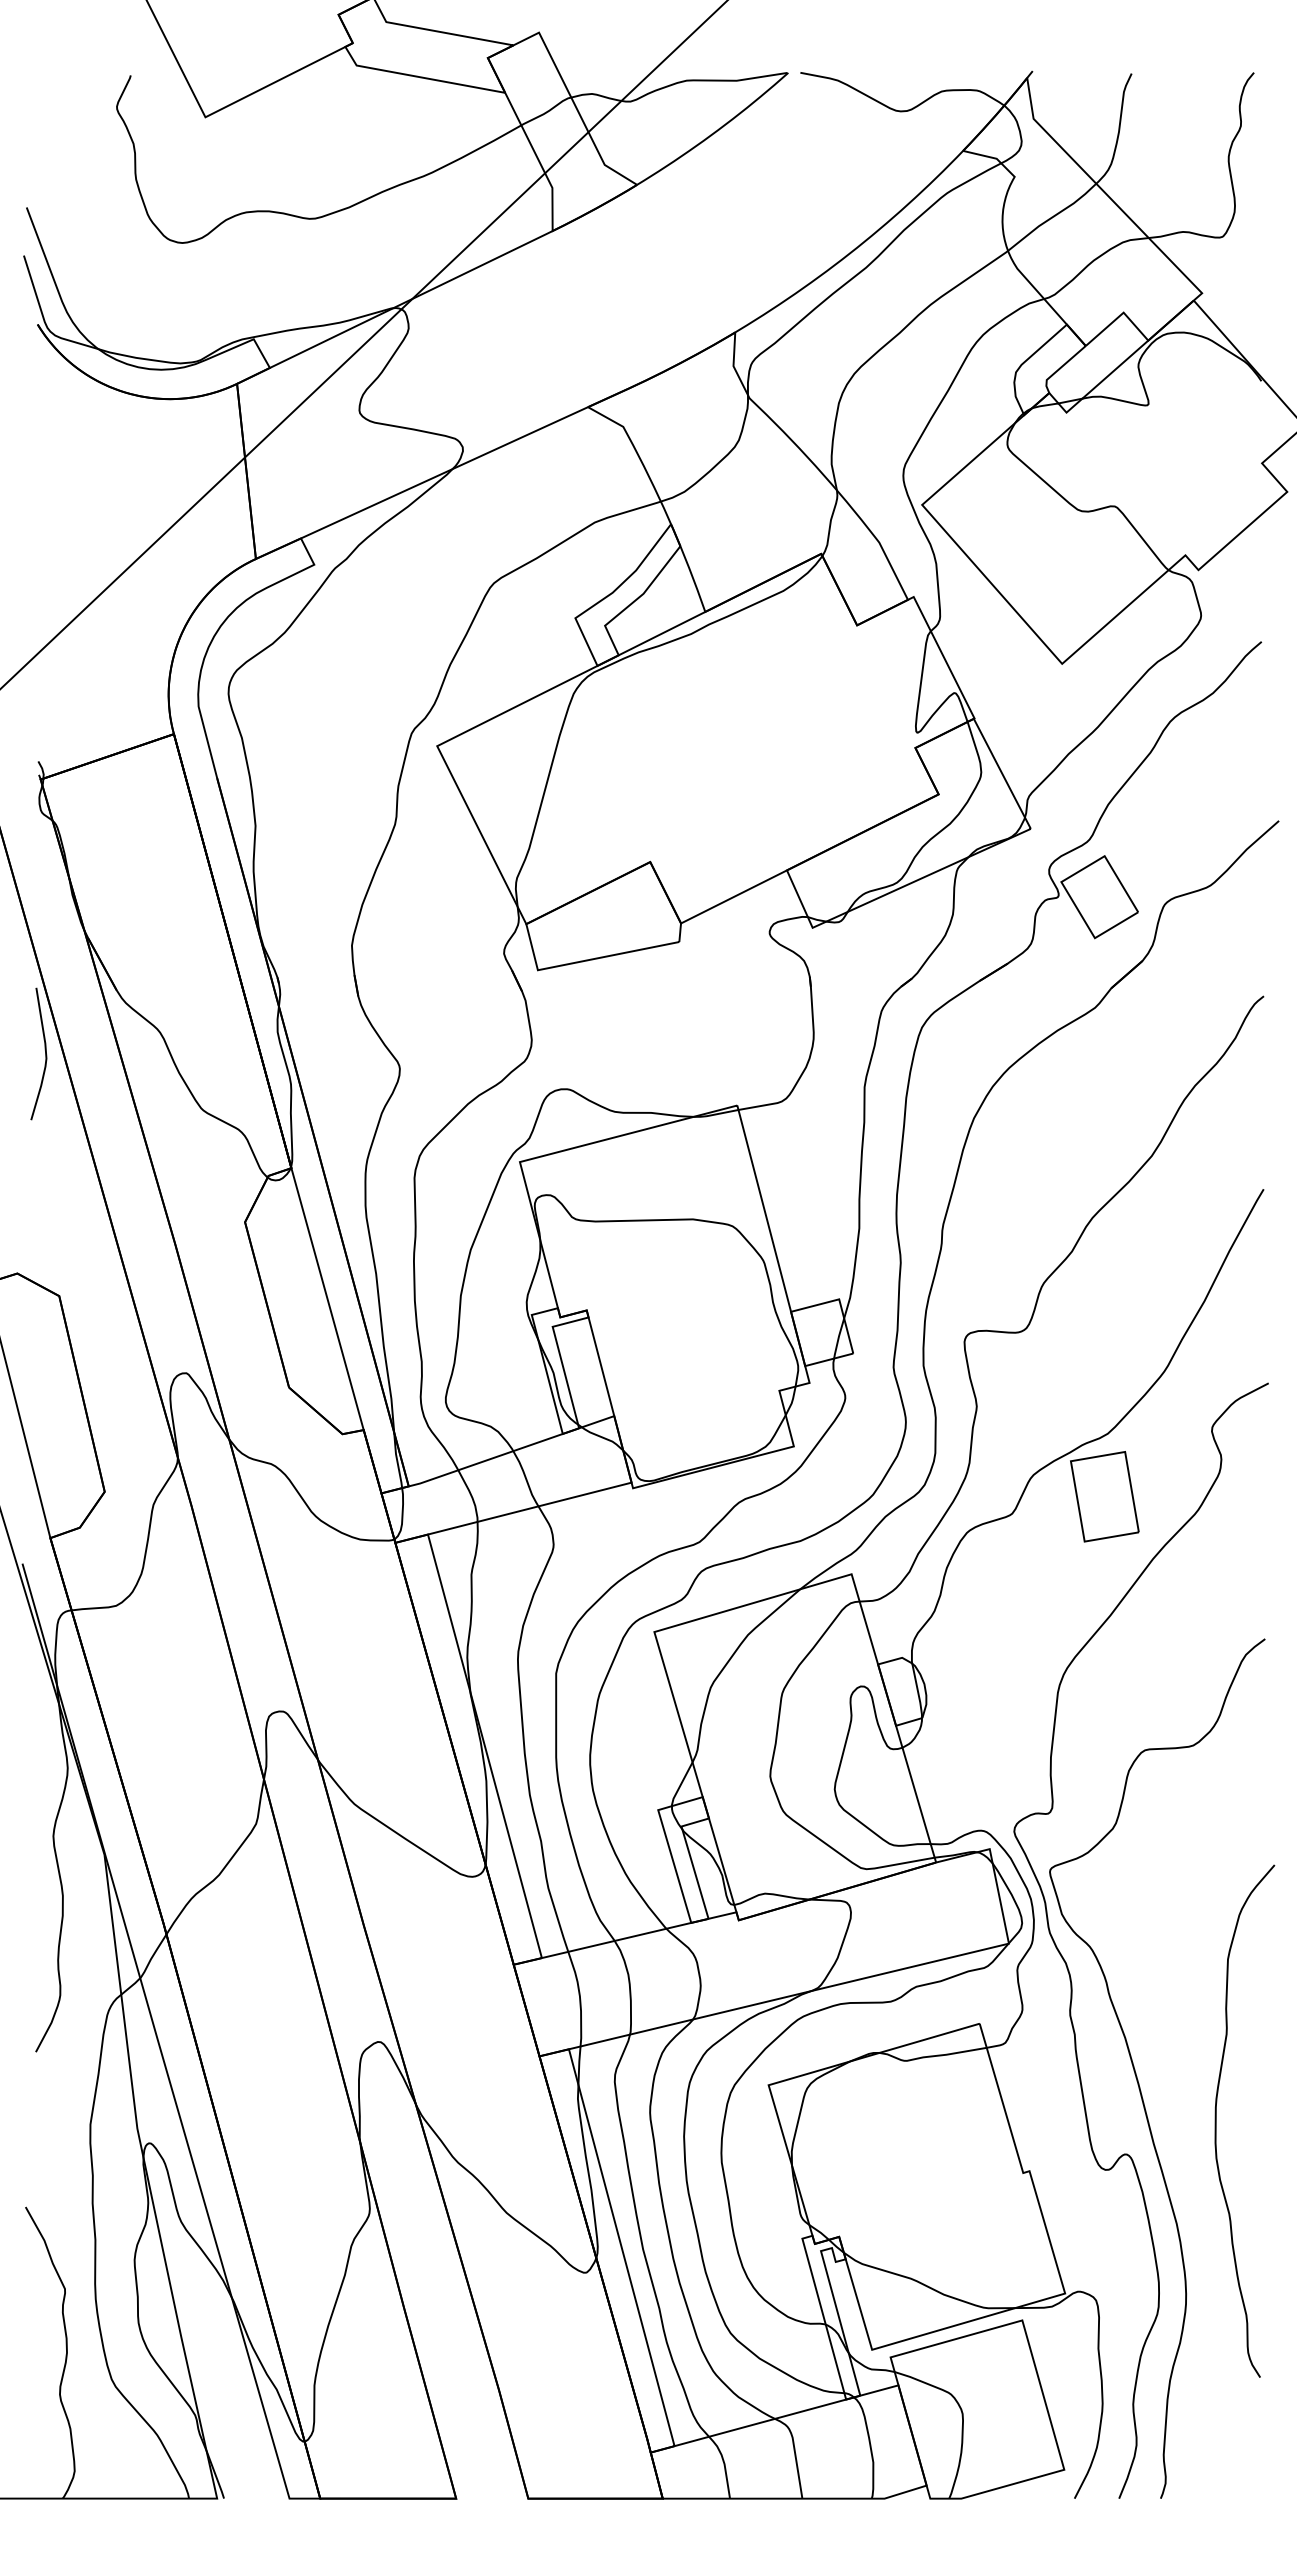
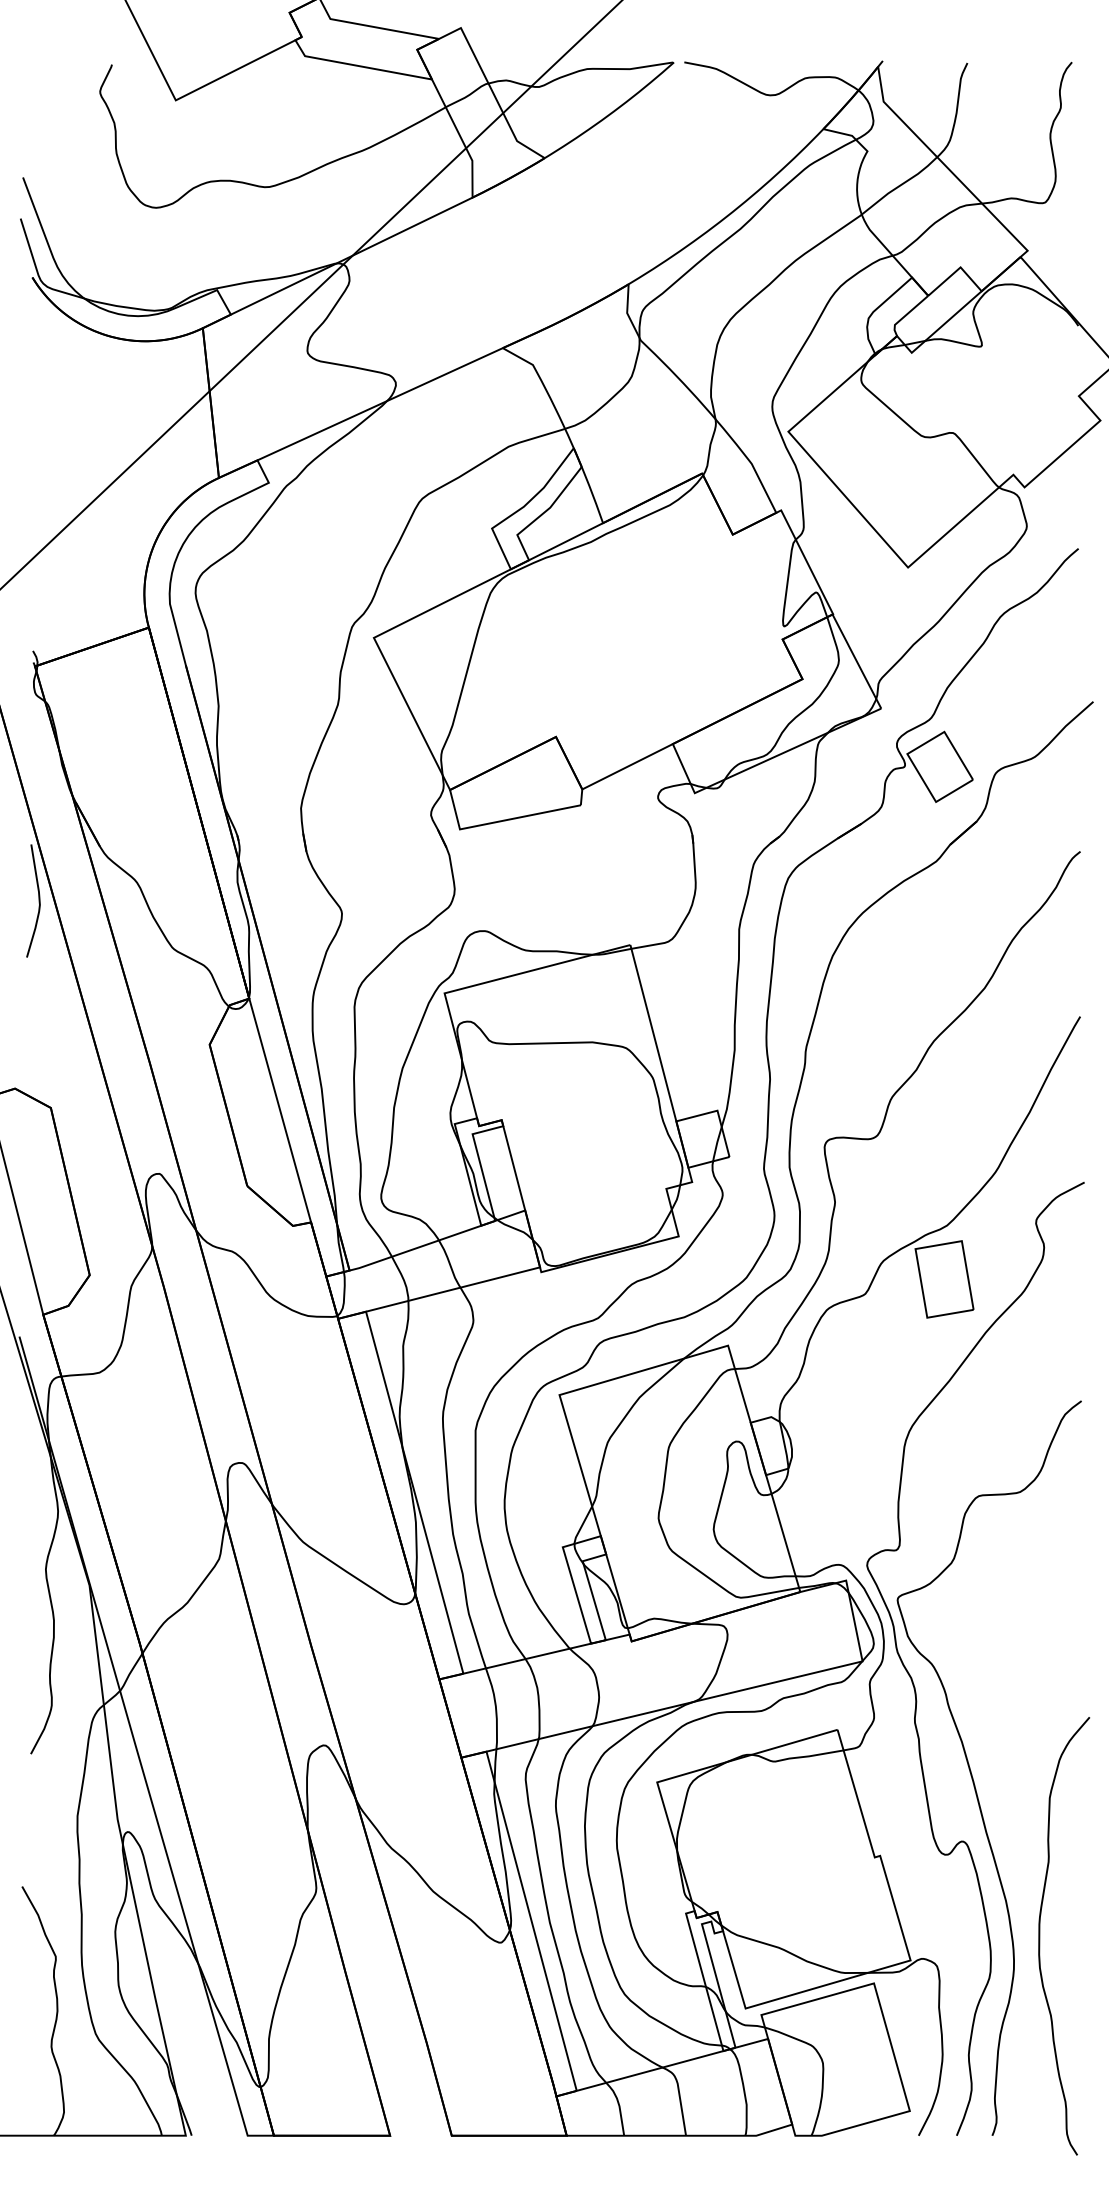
curve: (1216, 2120) -> (1039, 1935), moved

